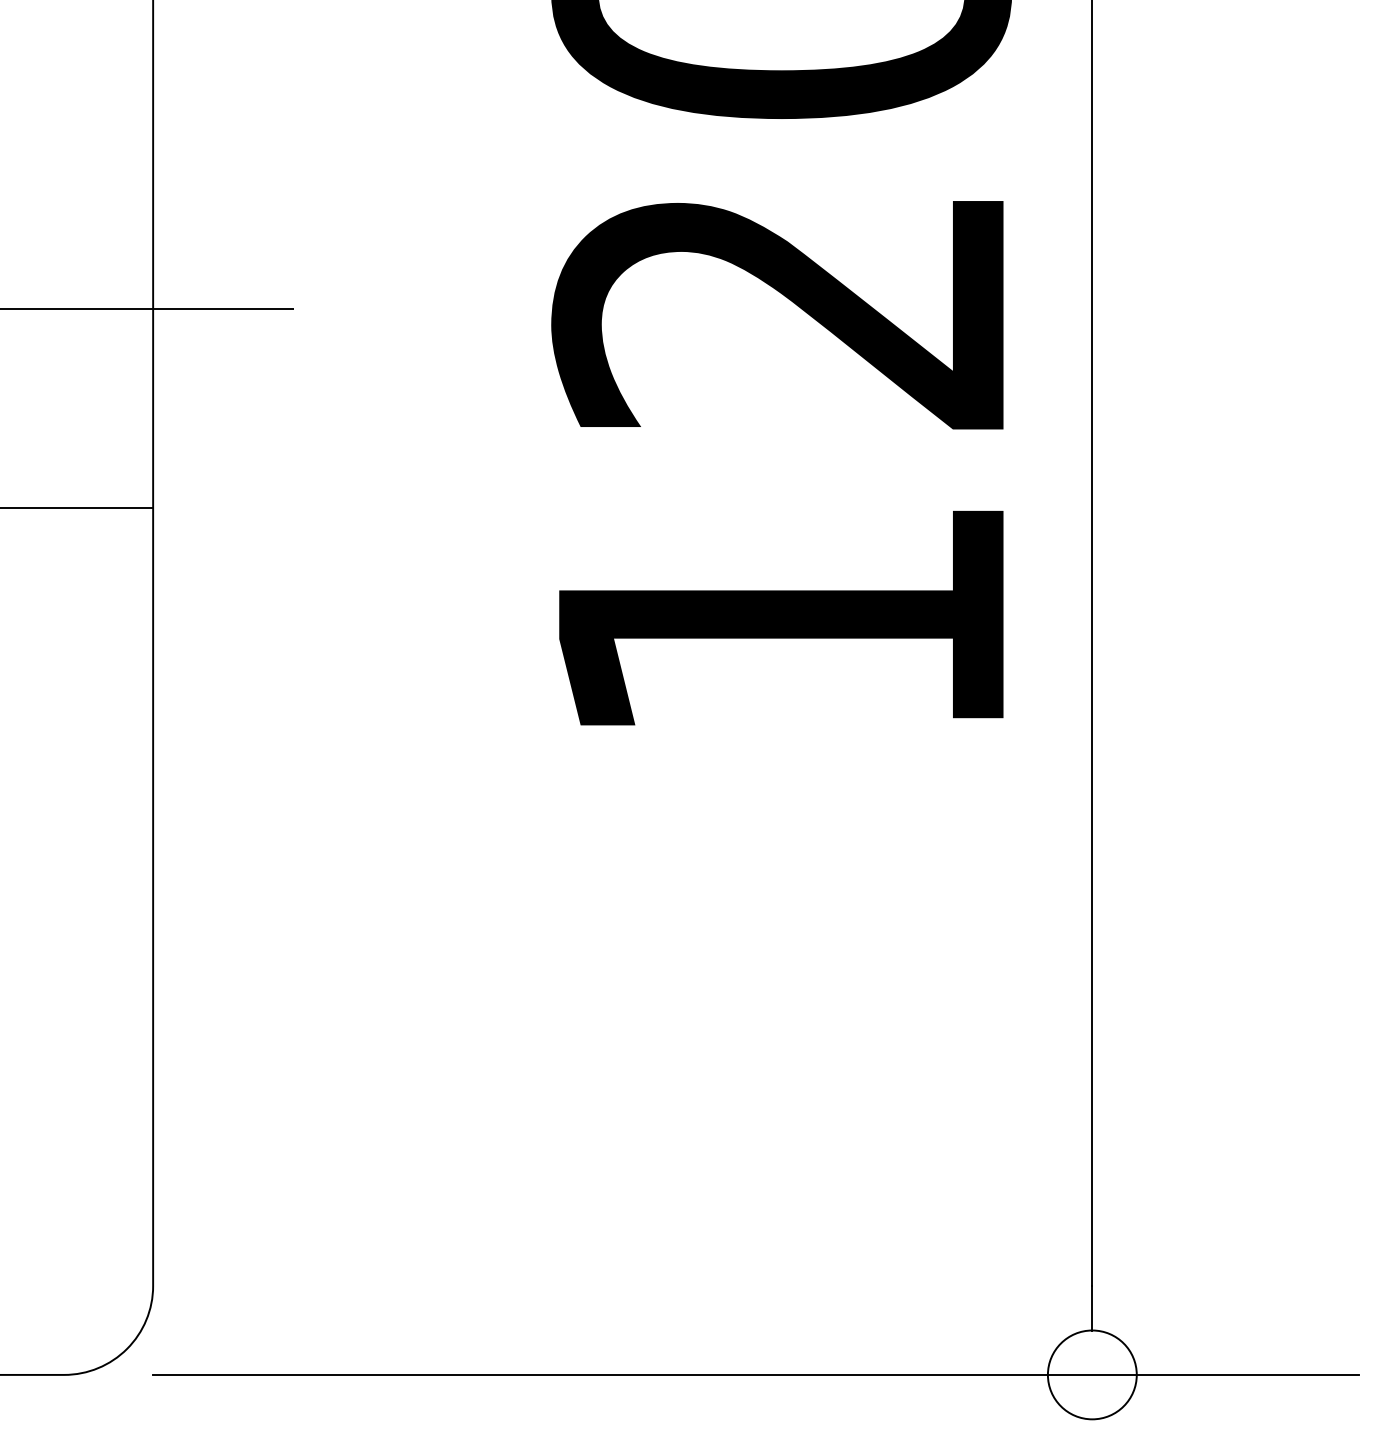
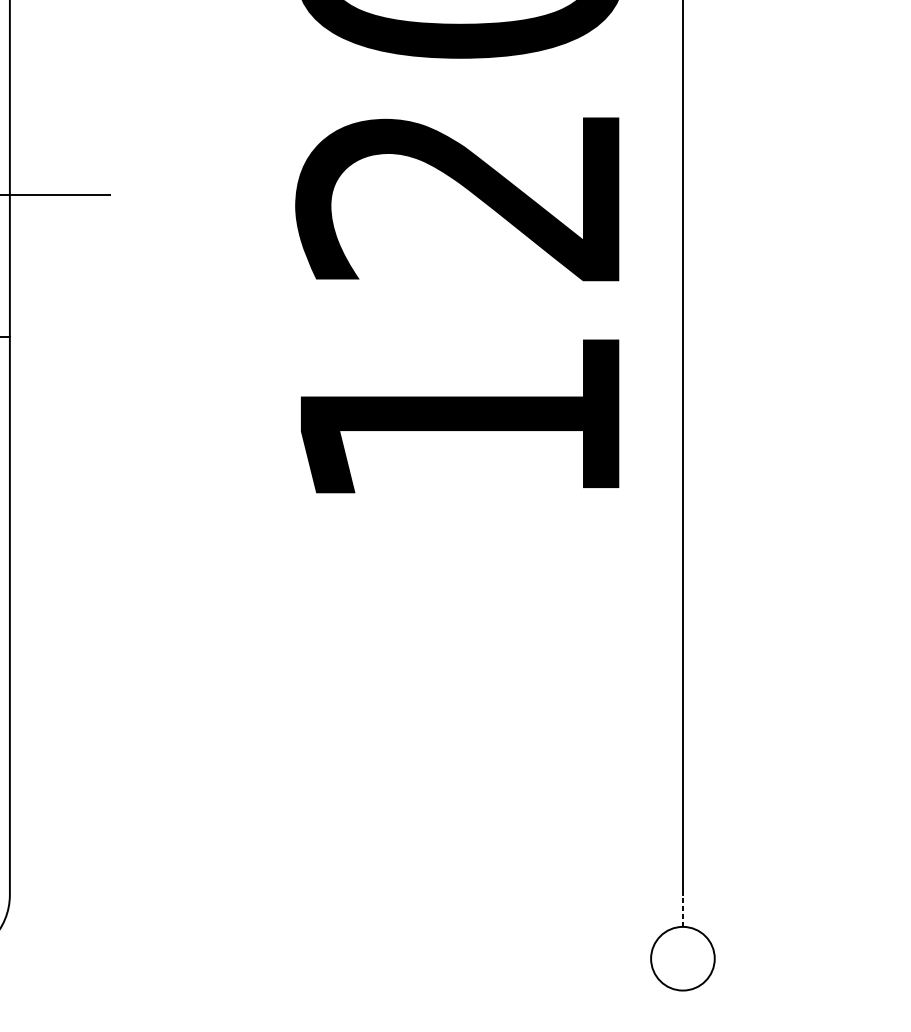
line: (1092, 1307) -> (683, 910), solid -> dashed
line: (755, 1374) -> (441, 958), removed

